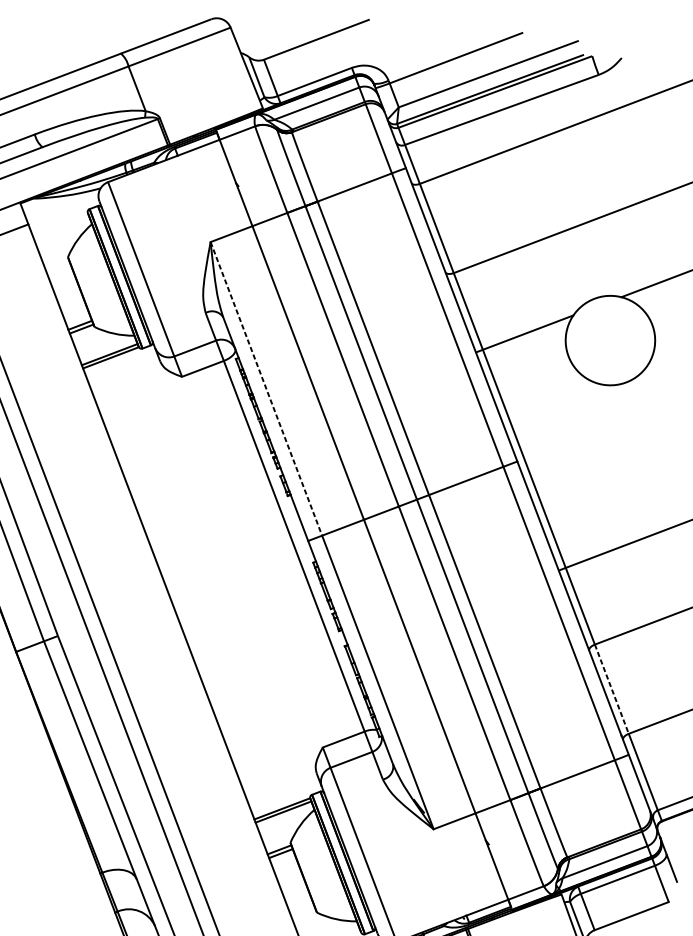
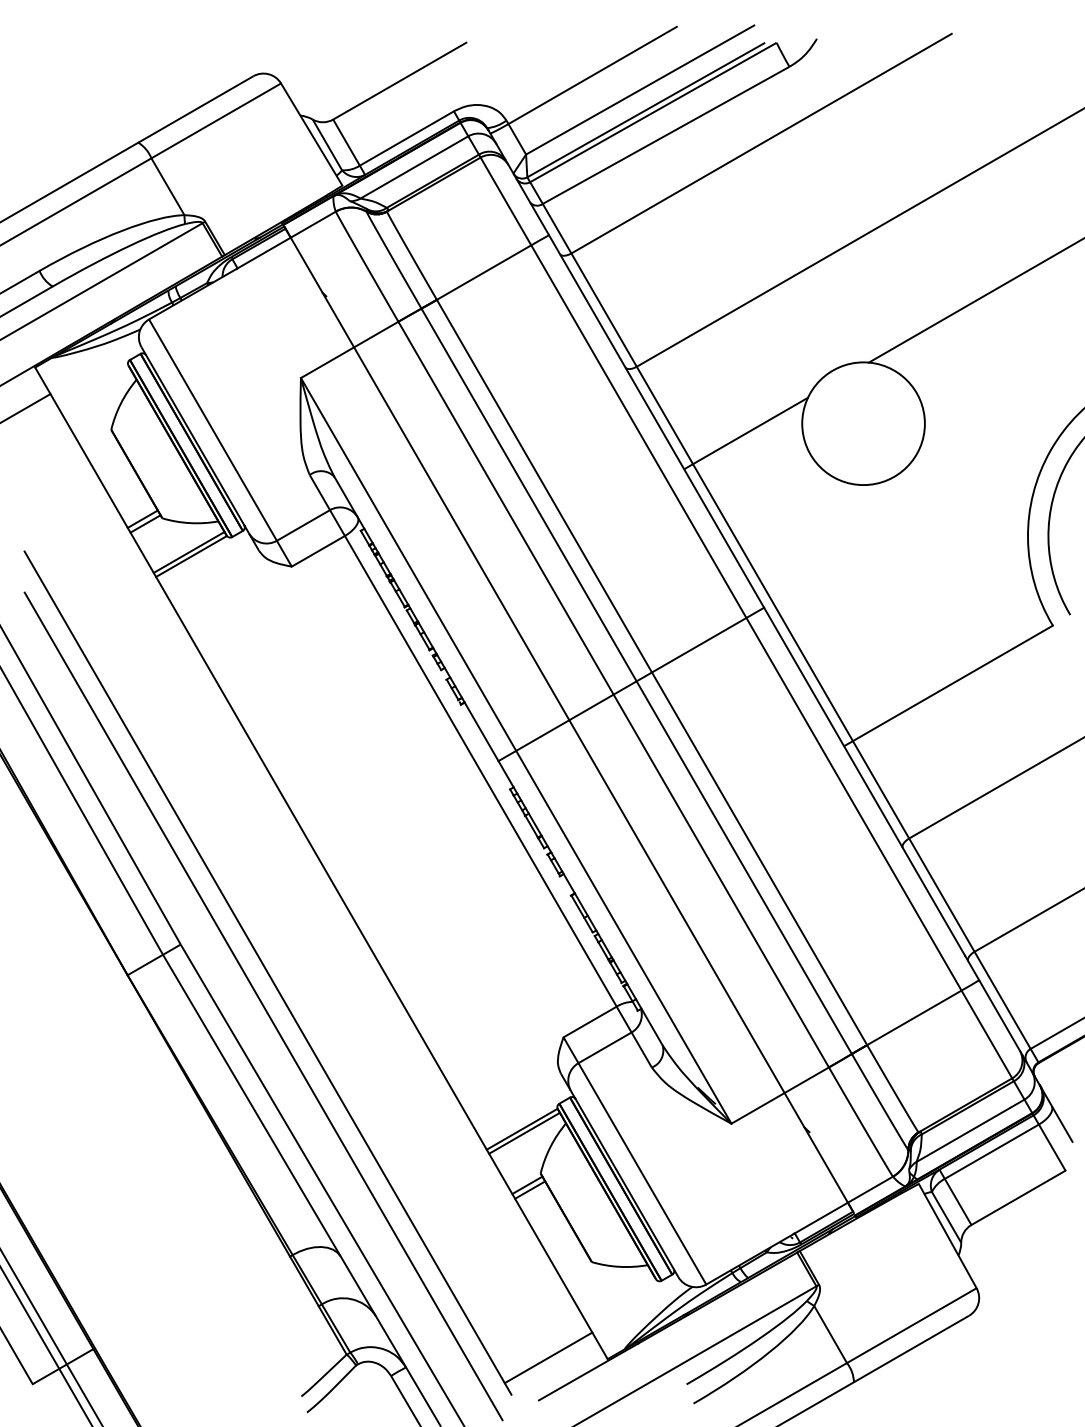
line: (266, 388) -> (408, 564), dashed -> solid
line: (612, 689) -> (942, 895), dashed -> solid

